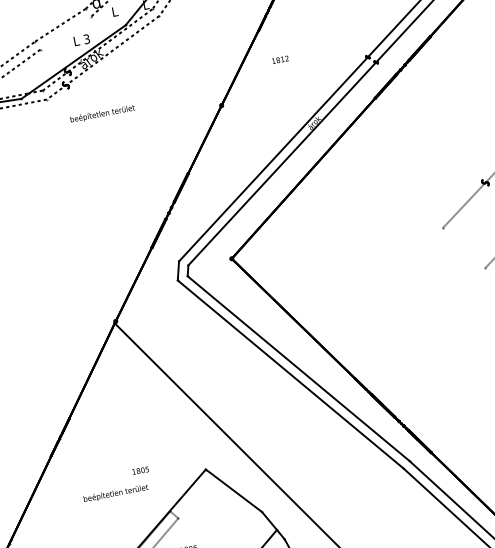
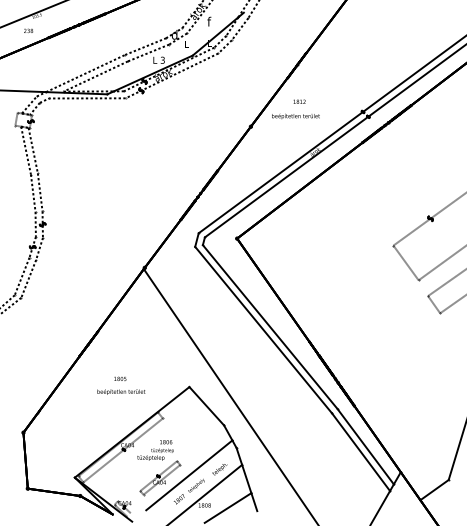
line: (65, 32) -> (148, 52), added
text: (102, 114) -> (295, 116), moved
line: (463, 247) -> (405, 262), added
text: (140, 470) -> (120, 378), moved

